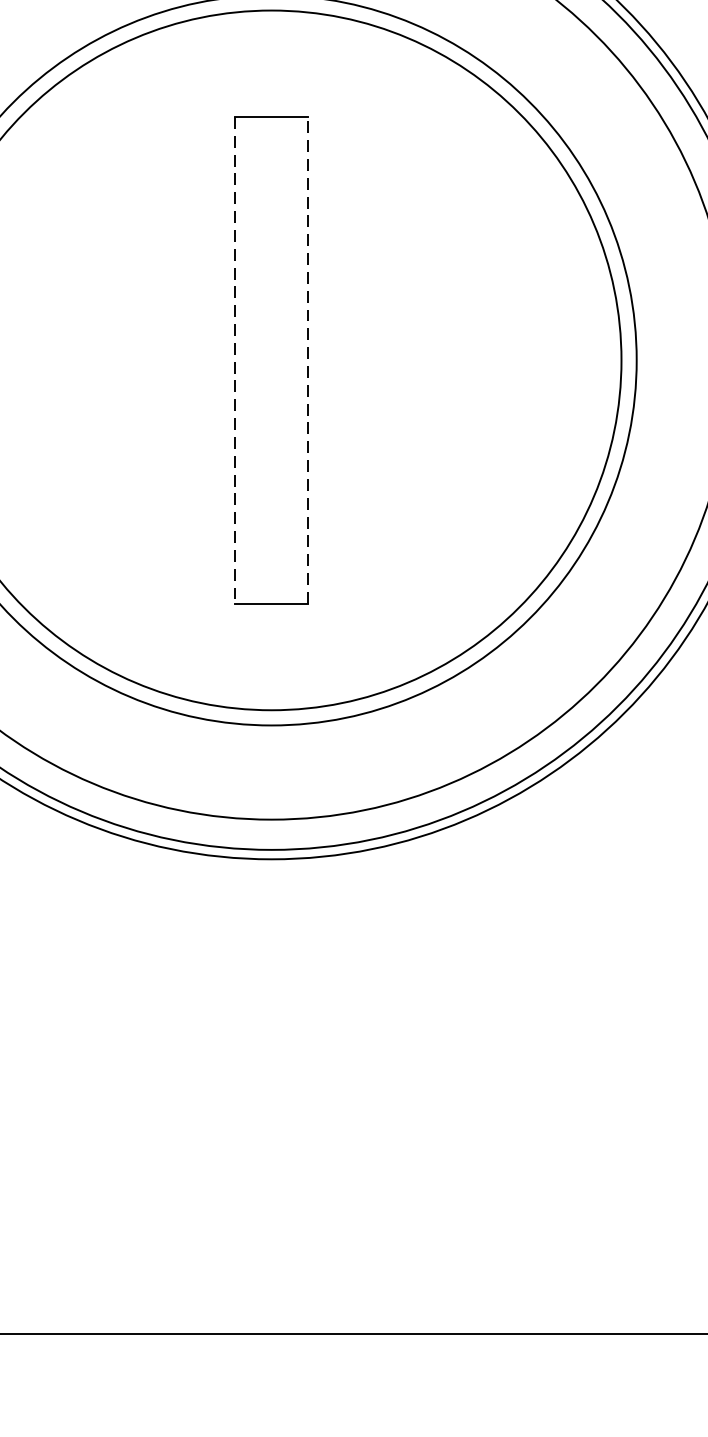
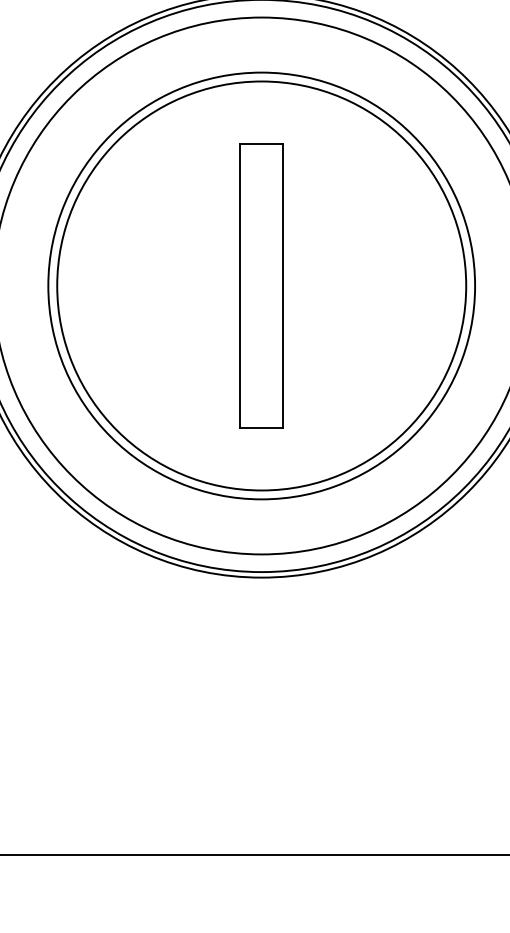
line: (308, 359) -> (283, 285), dashed -> solid
line: (235, 361) -> (240, 286), dashed -> solid

